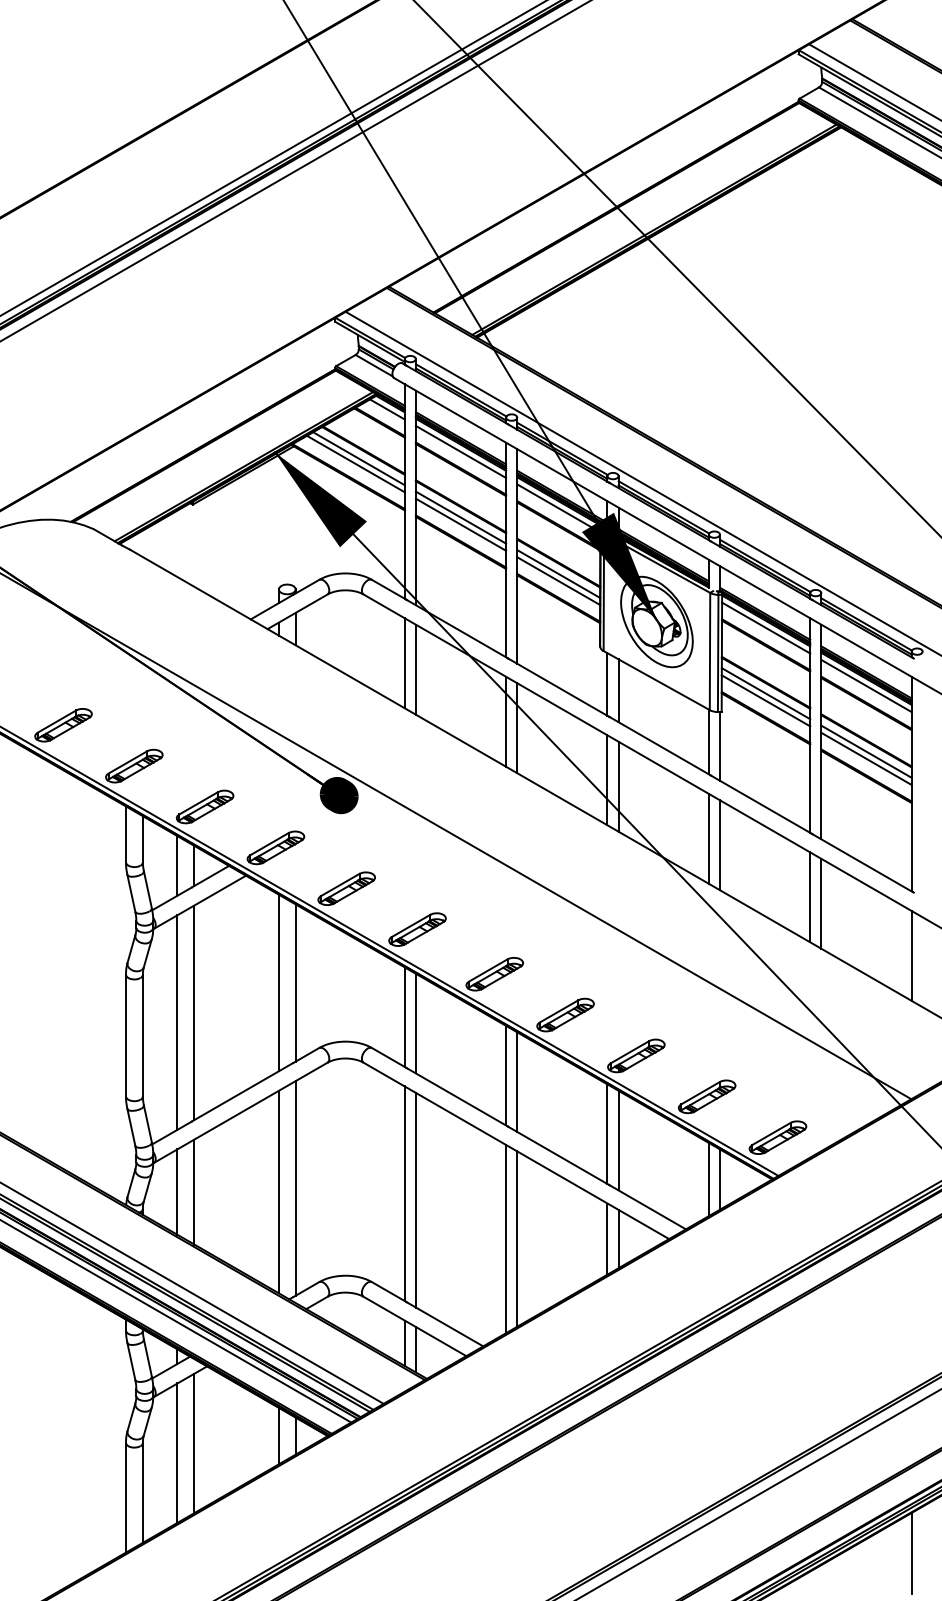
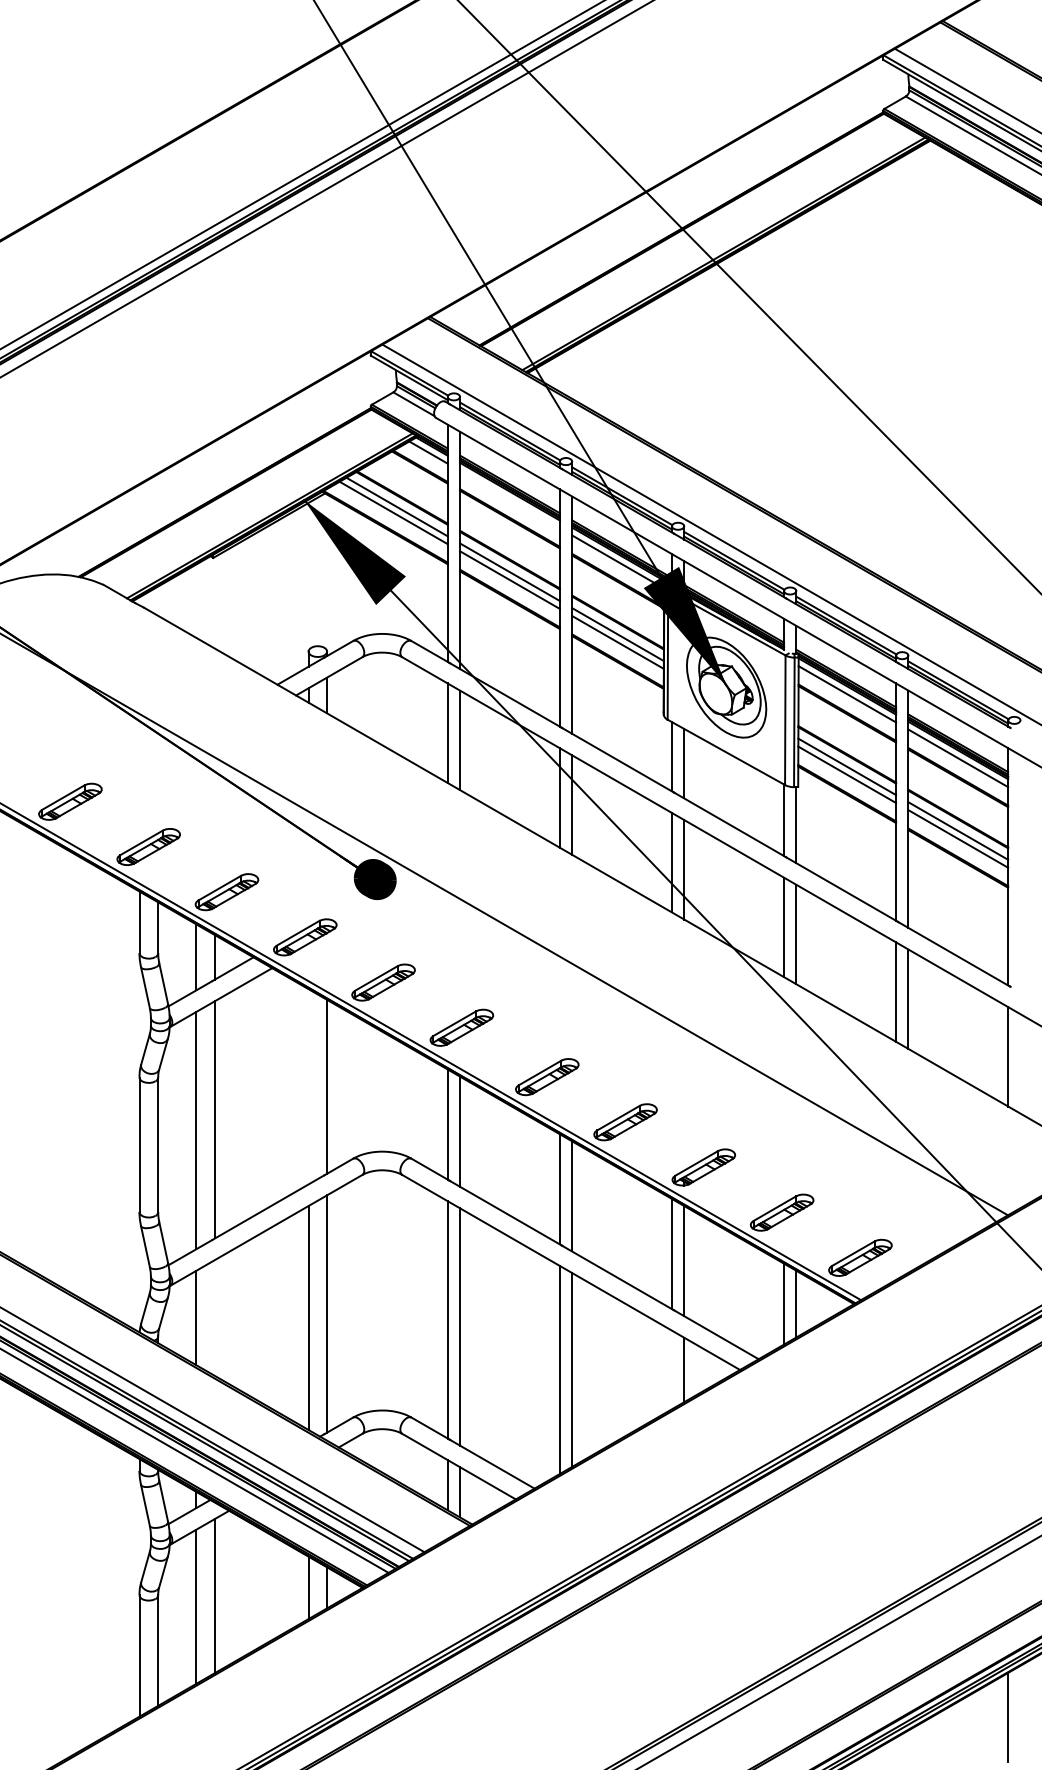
line: (460, 451) -> (509, 499), removed
line: (278, 982) -> (308, 1086), removed
line: (194, 1191) -> (215, 1317), removed
line: (607, 1238) -> (671, 1369), removed

